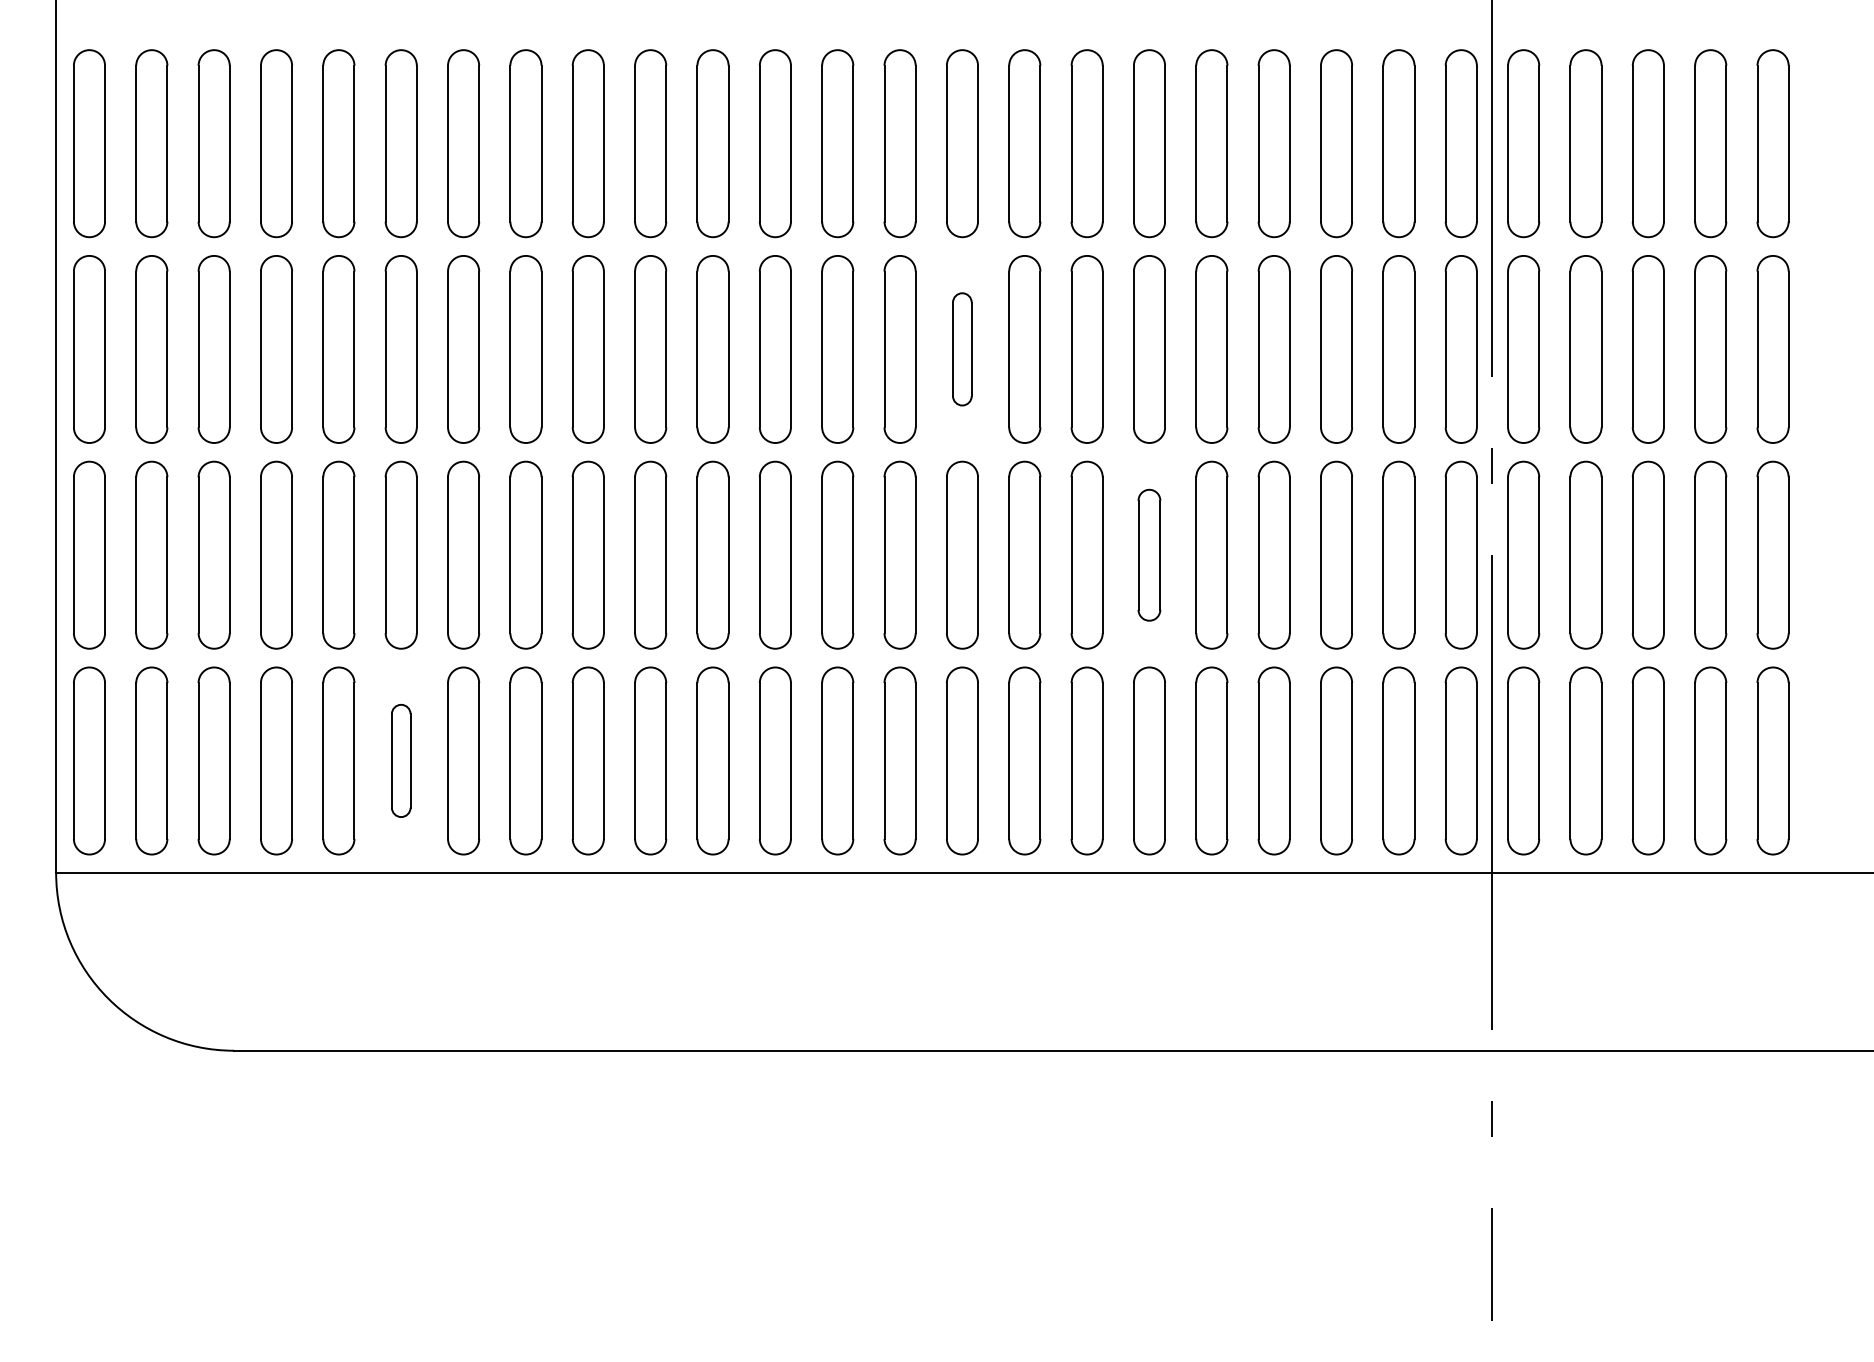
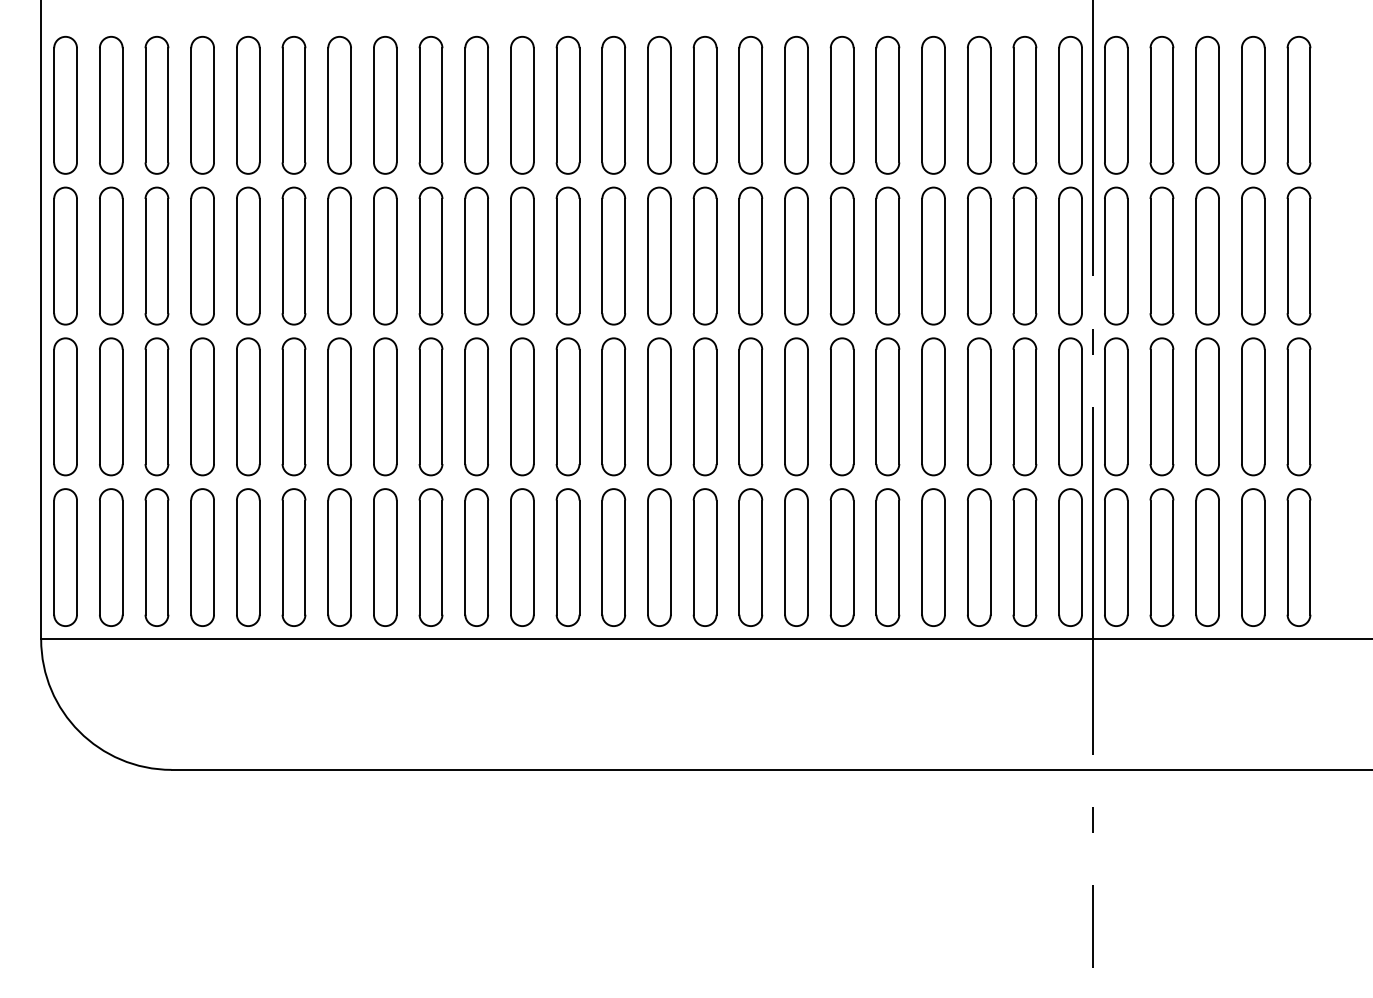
part: (961, 348) -> (704, 255), size x1.67
part: (1148, 554) -> (841, 406), size x1.43
part: (400, 760) -> (293, 557), size x1.67

